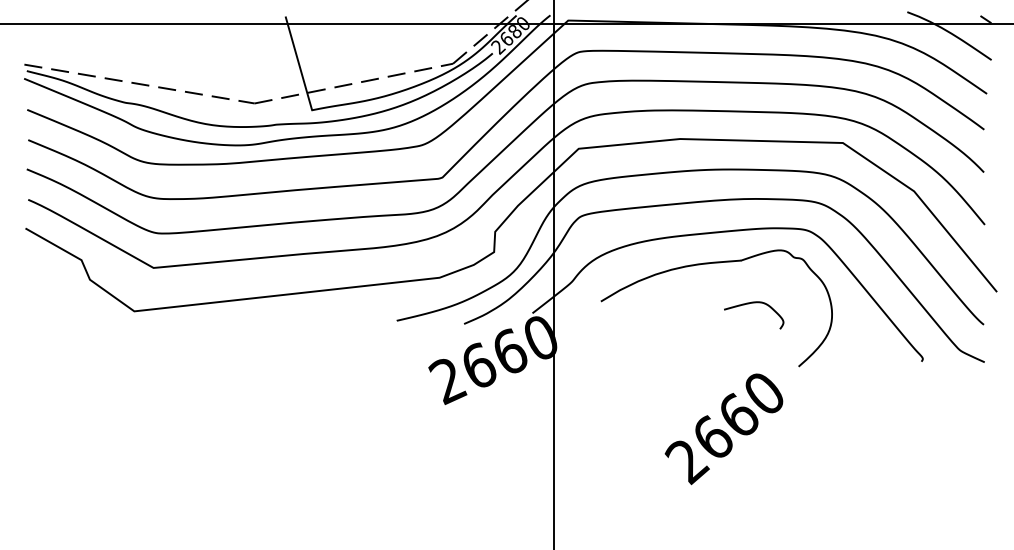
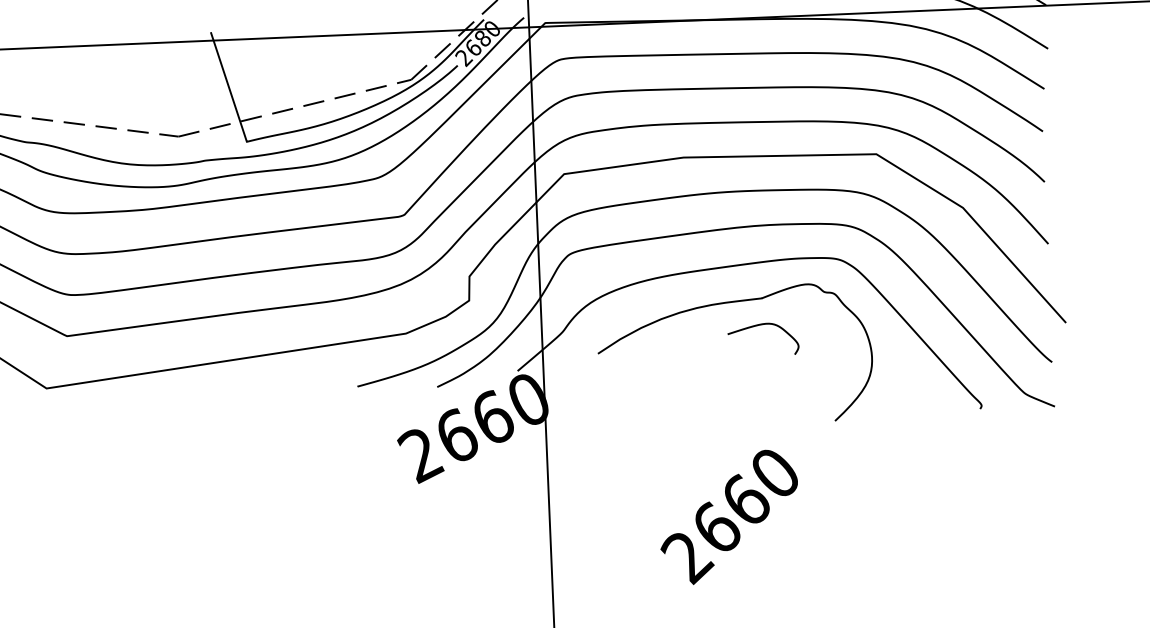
curve: (754, 303) -> (763, 325), moved
text: (723, 429) -> (728, 517), moved

